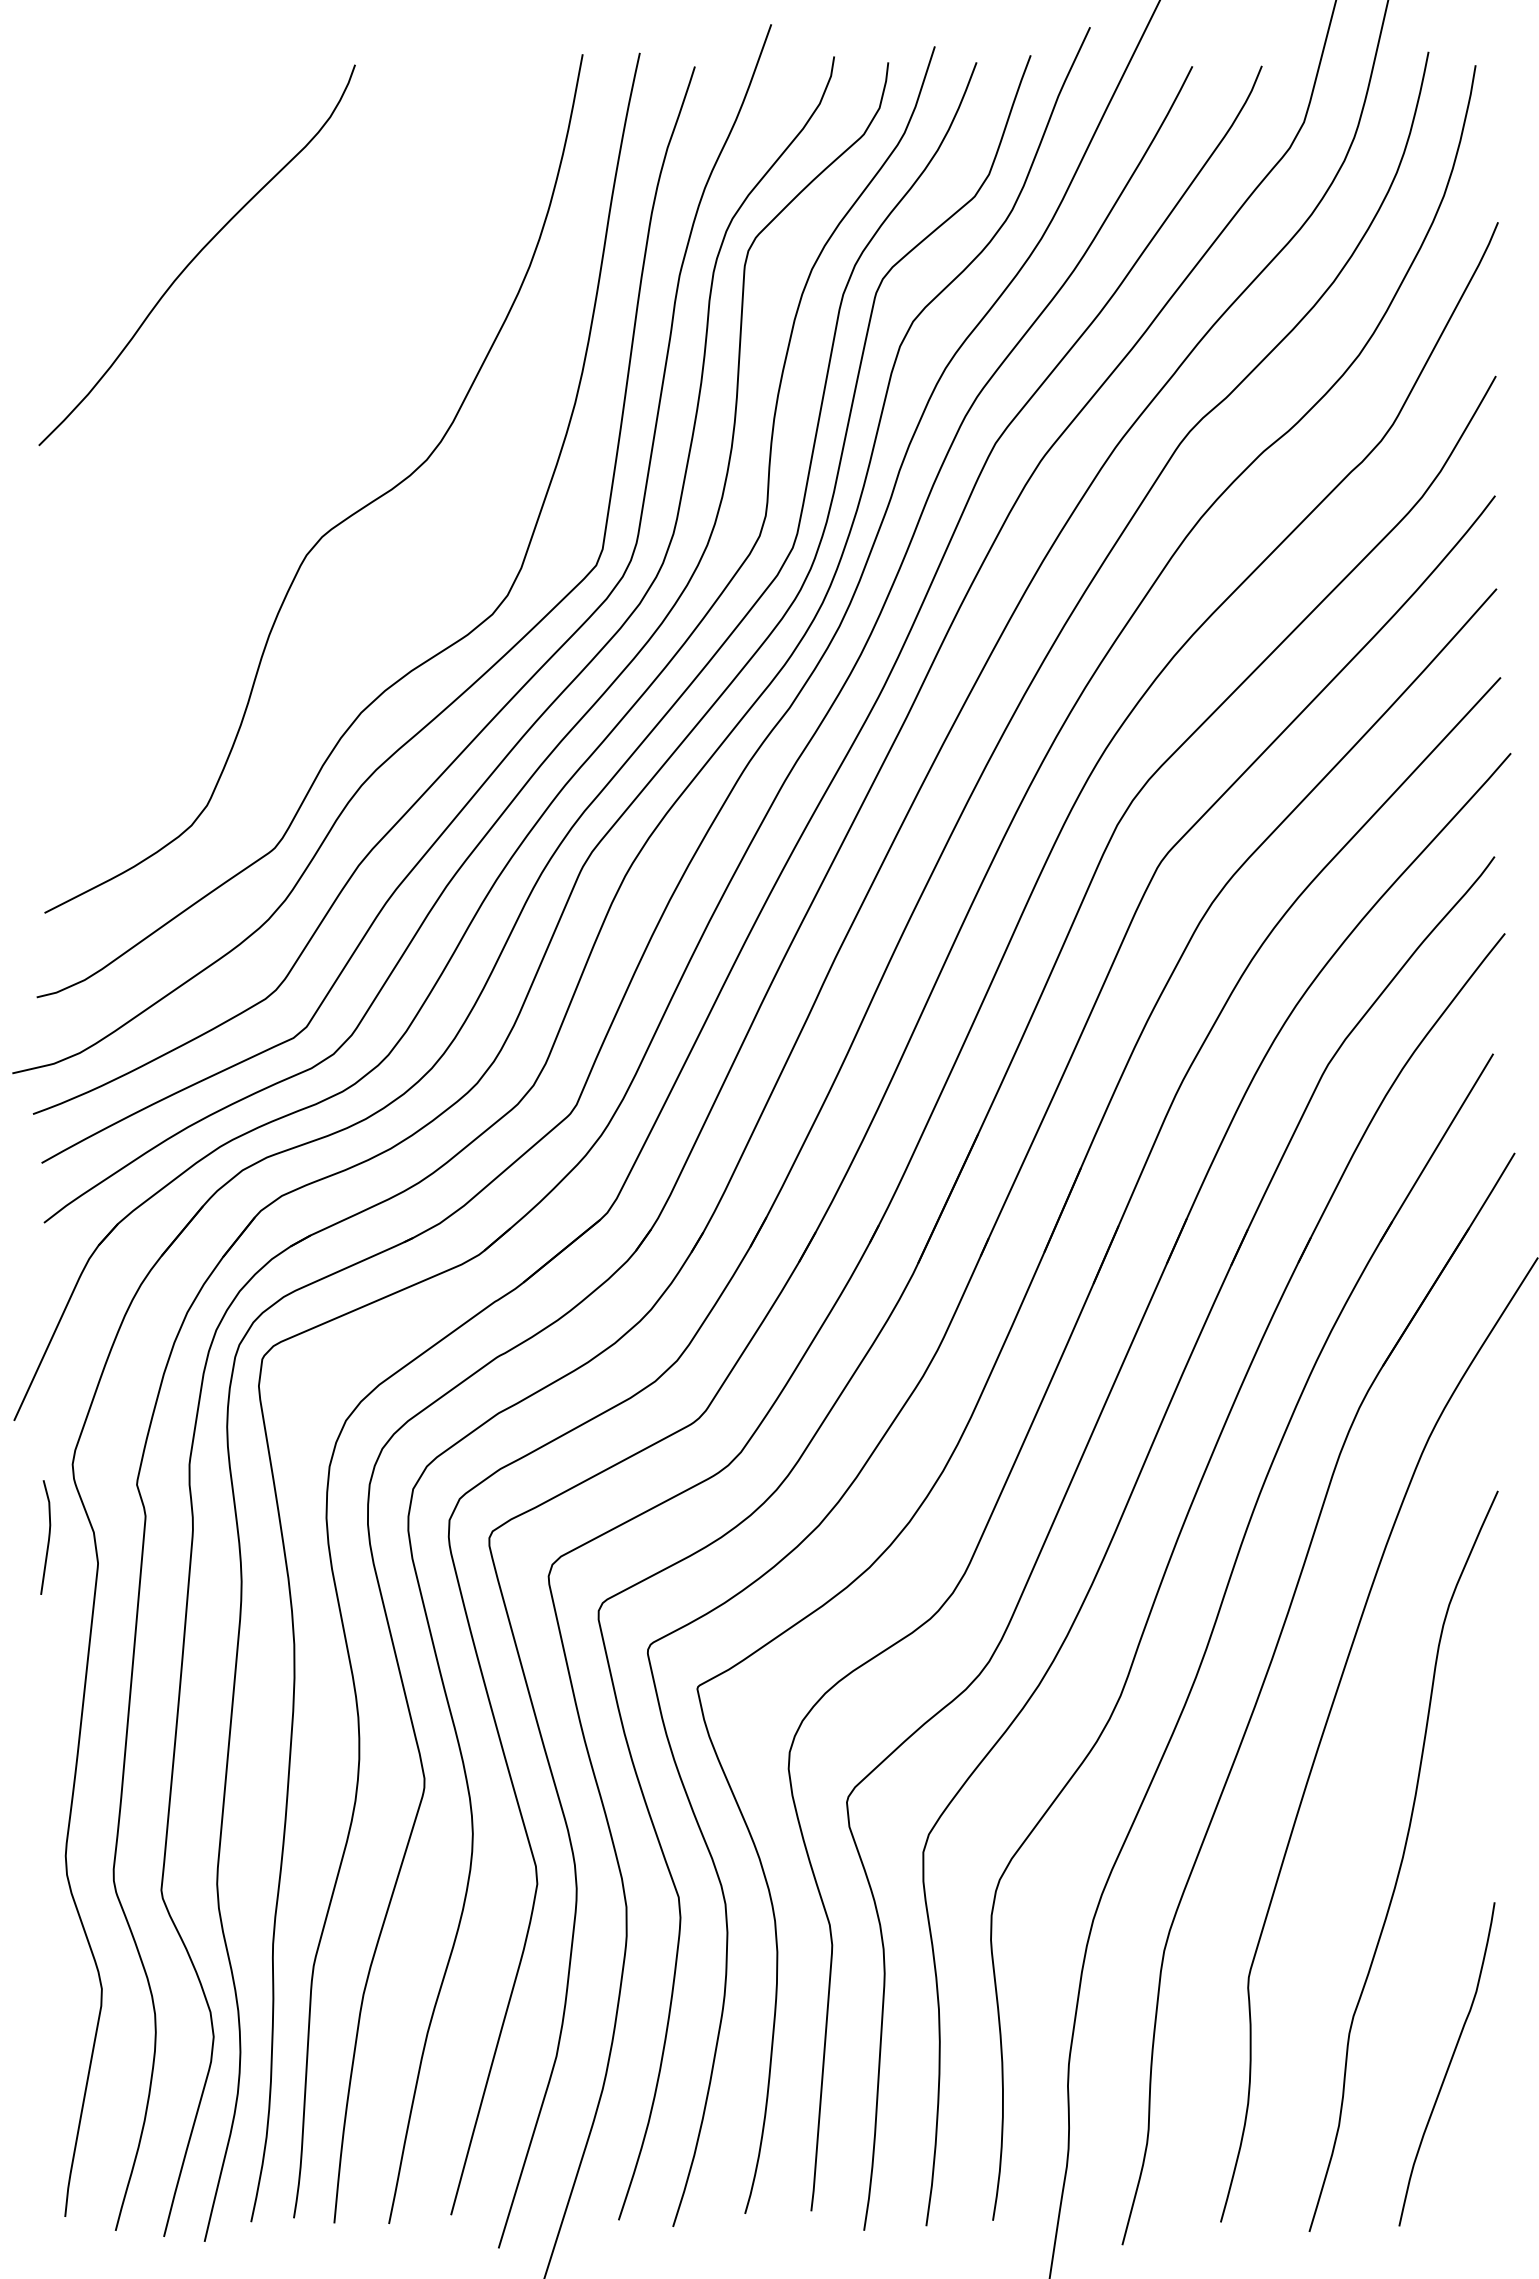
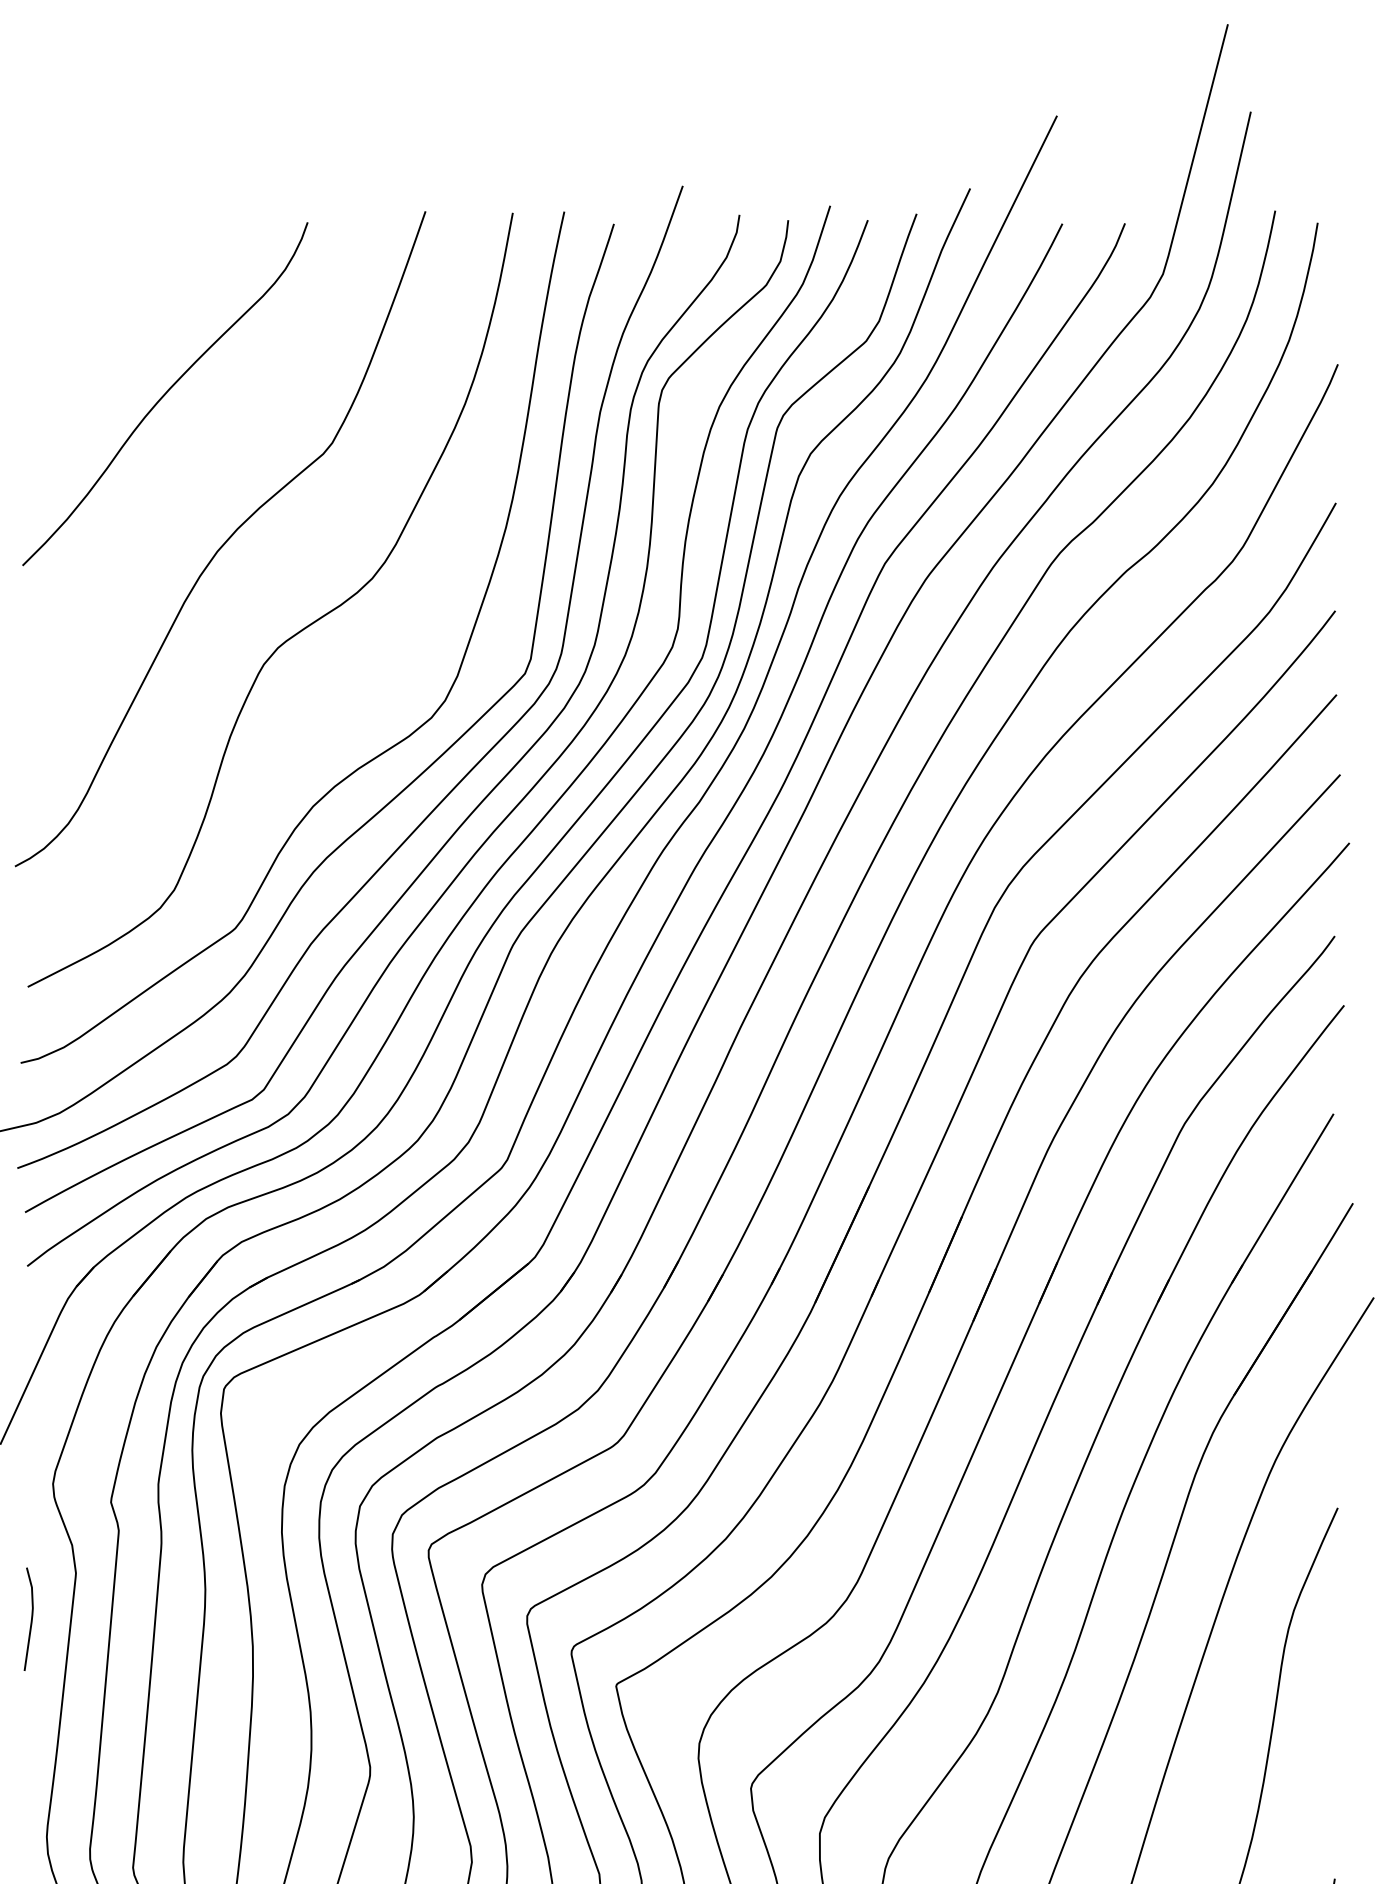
curve: (264, 417) -> (225, 540), added
curve: (48, 1537) -> (31, 1619), moved

